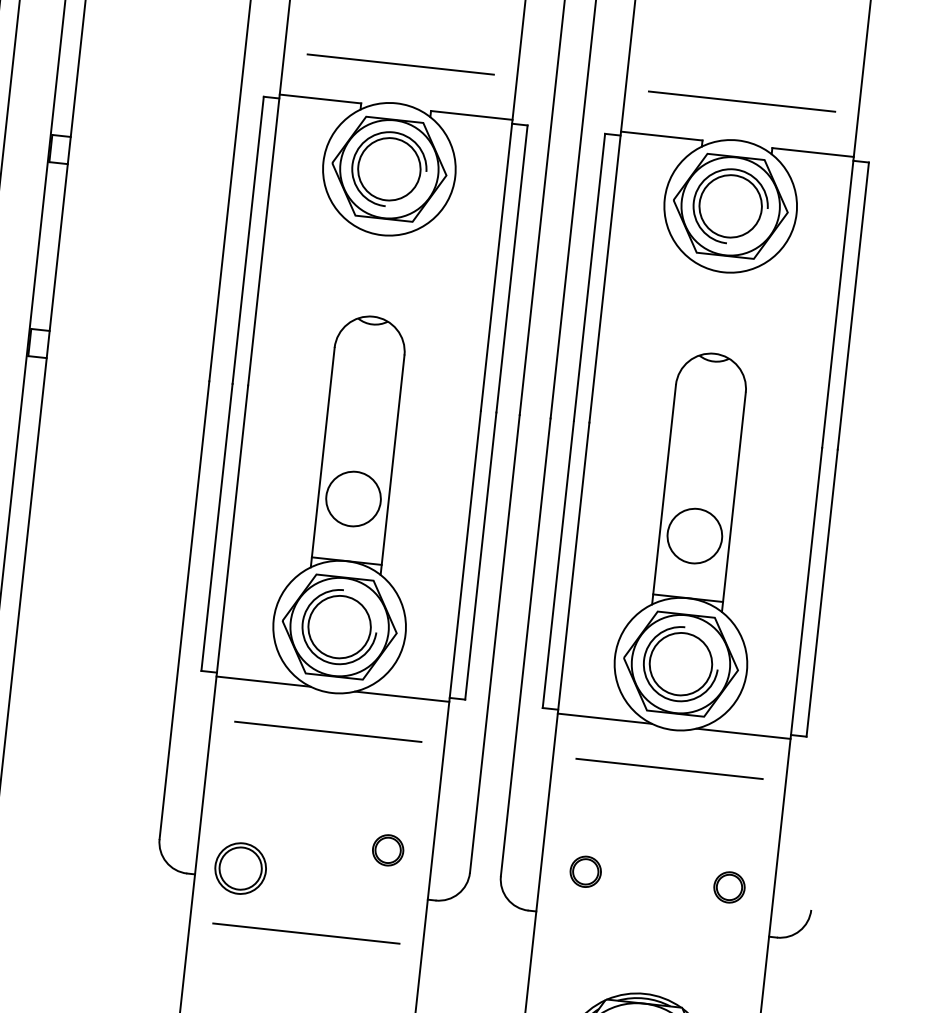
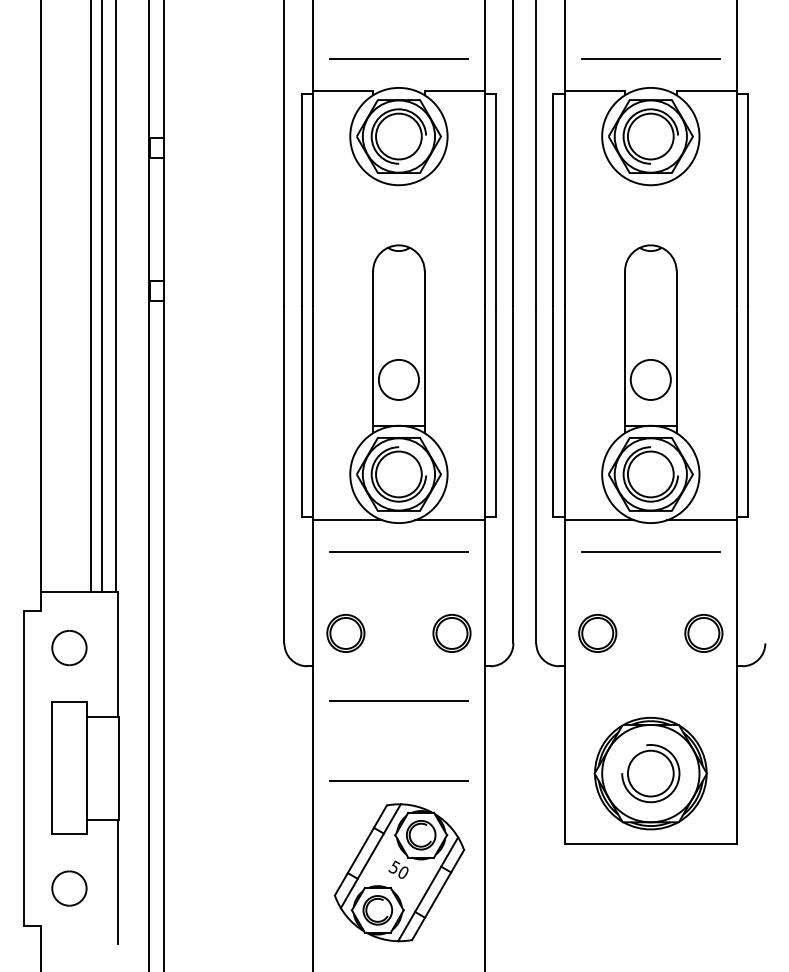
part: (387, 850) -> (451, 633), size x1.67
part: (240, 868) -> (345, 633), moved
part: (585, 871) -> (597, 633), size x1.67
part: (728, 887) -> (703, 633), size x1.67

